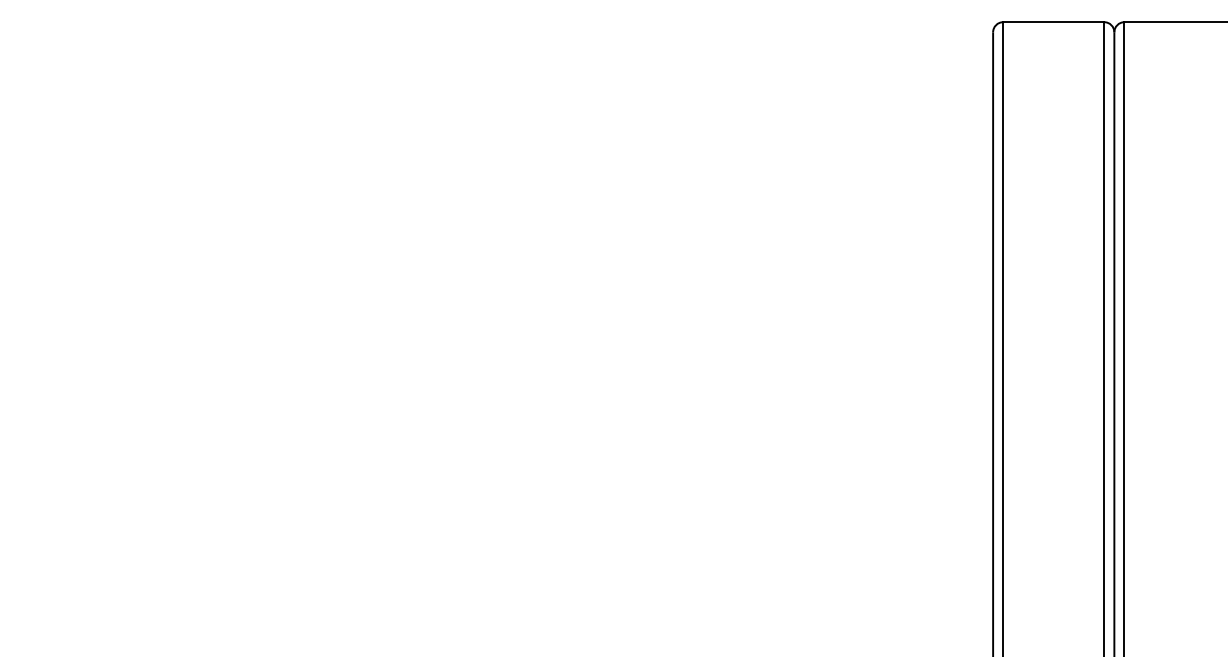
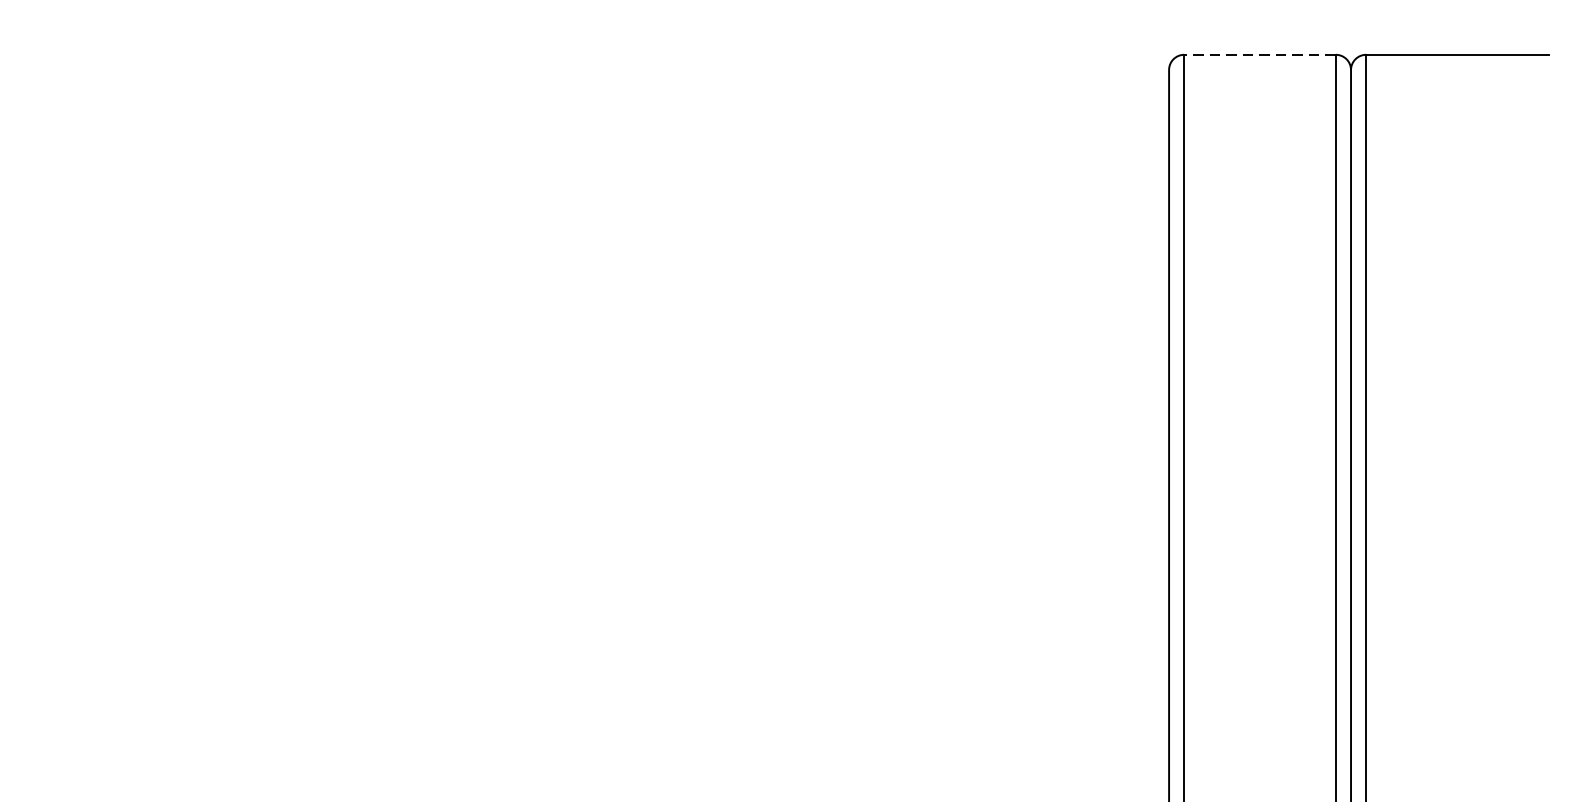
line: (1053, 22) -> (1259, 55), solid -> dashed

